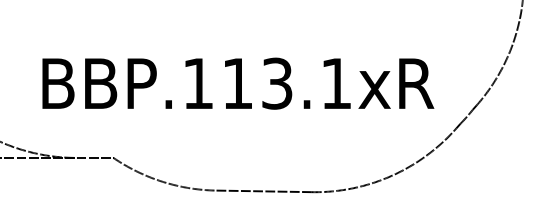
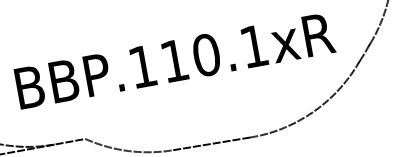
text: (276, 83) -> (205, 55), BBP.113.1xR -> BBP.110.1xR

